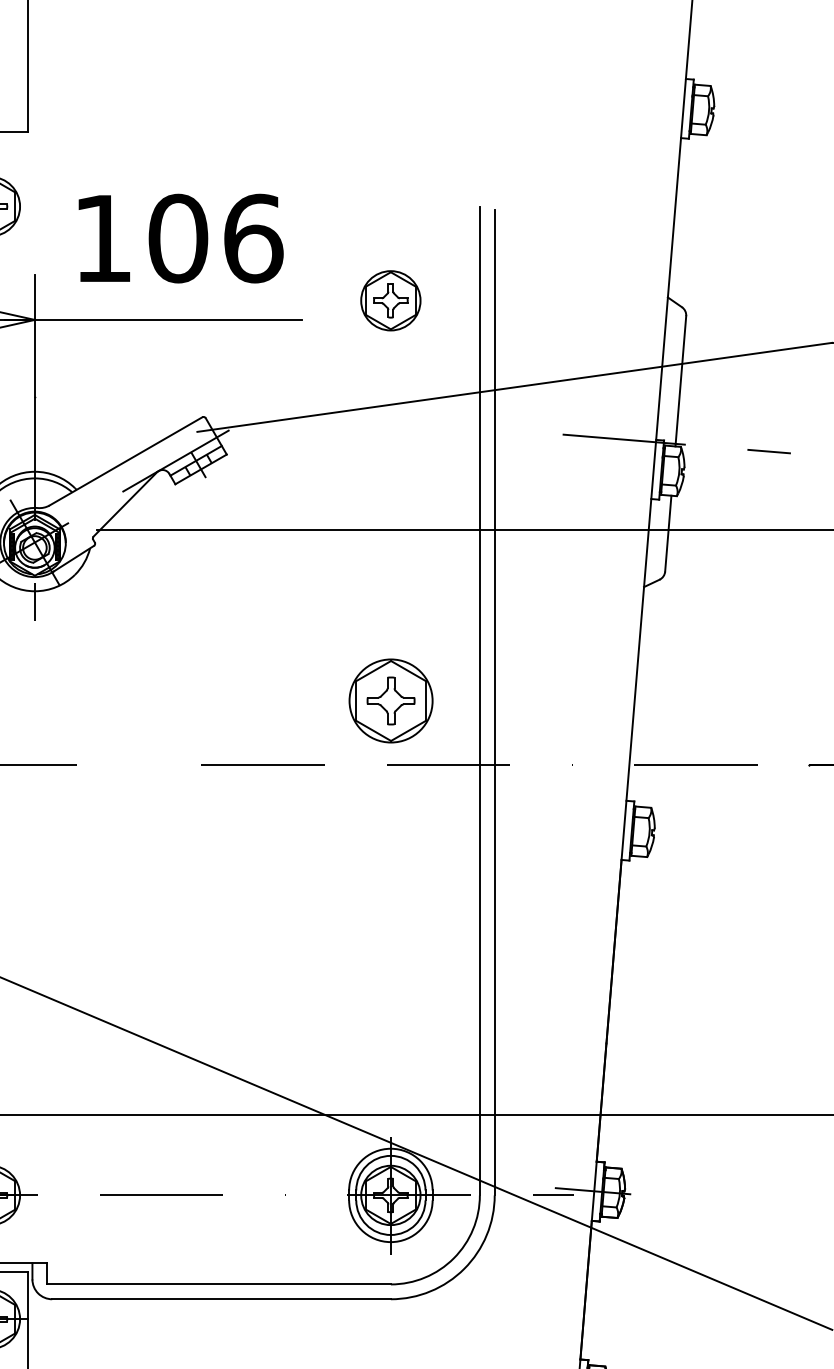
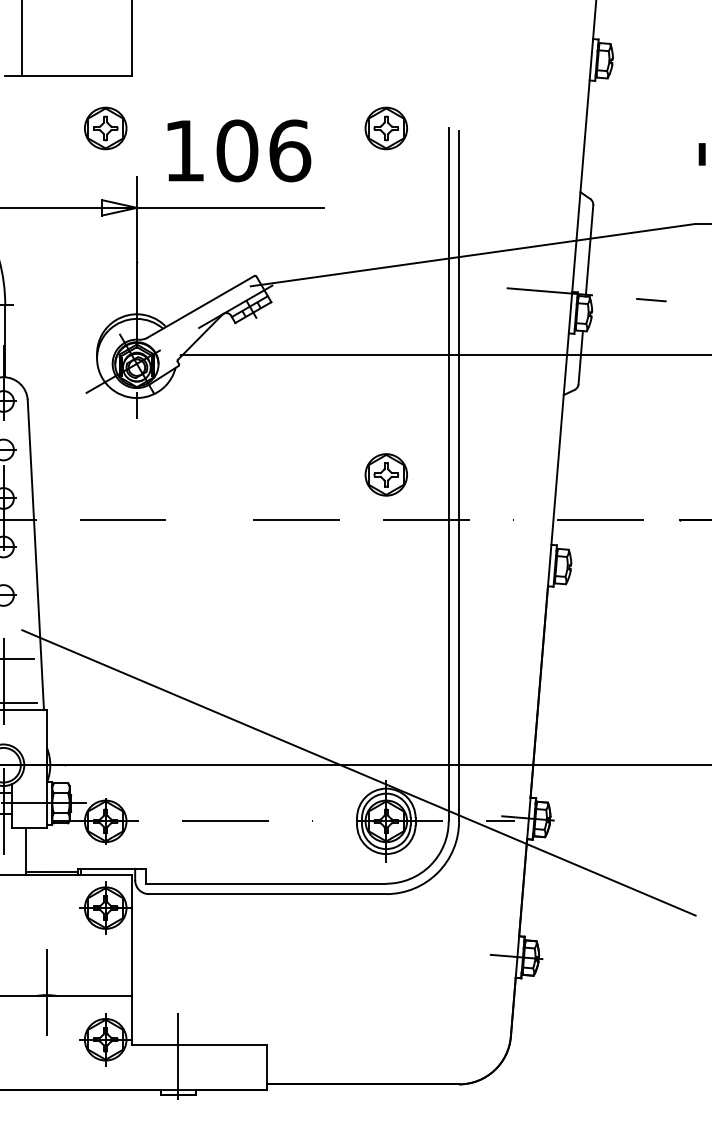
part: (389, 300) -> (385, 128), moved
part: (389, 700) -> (385, 474), size x0.71

